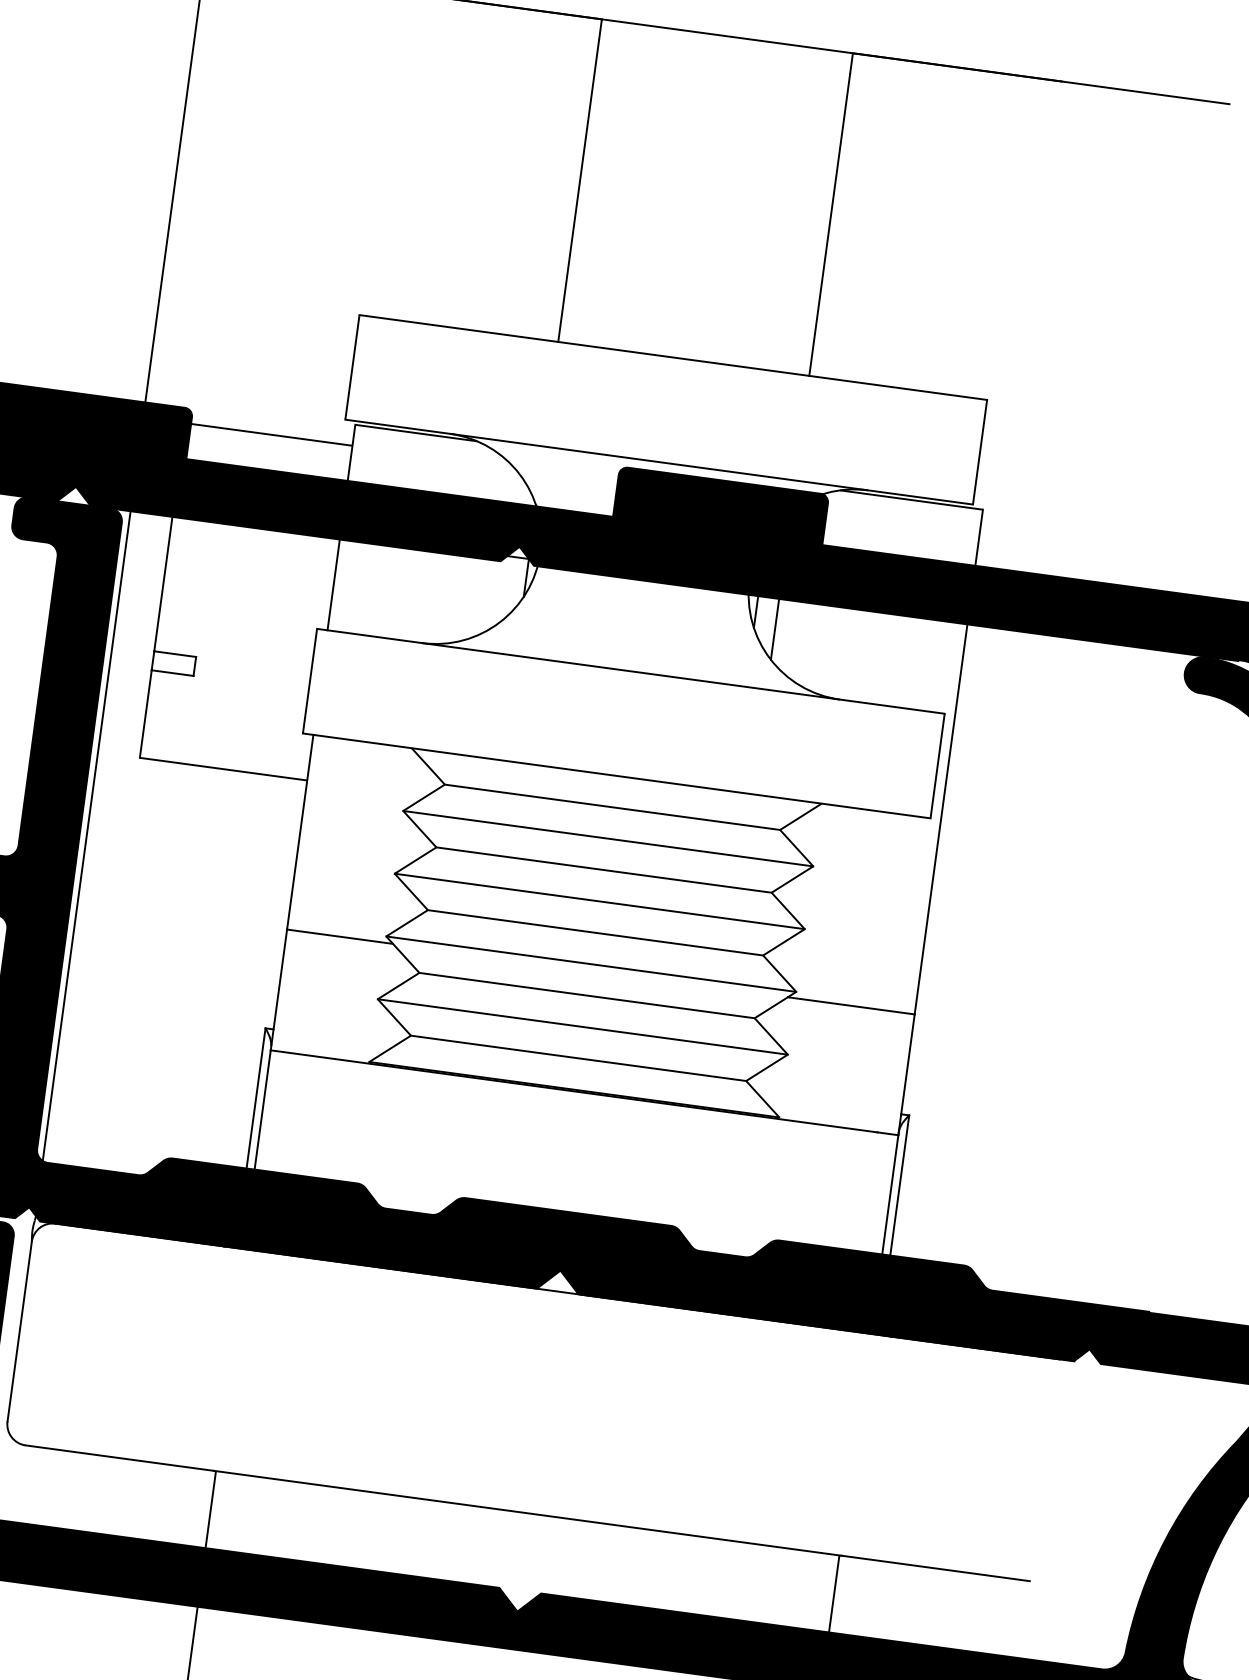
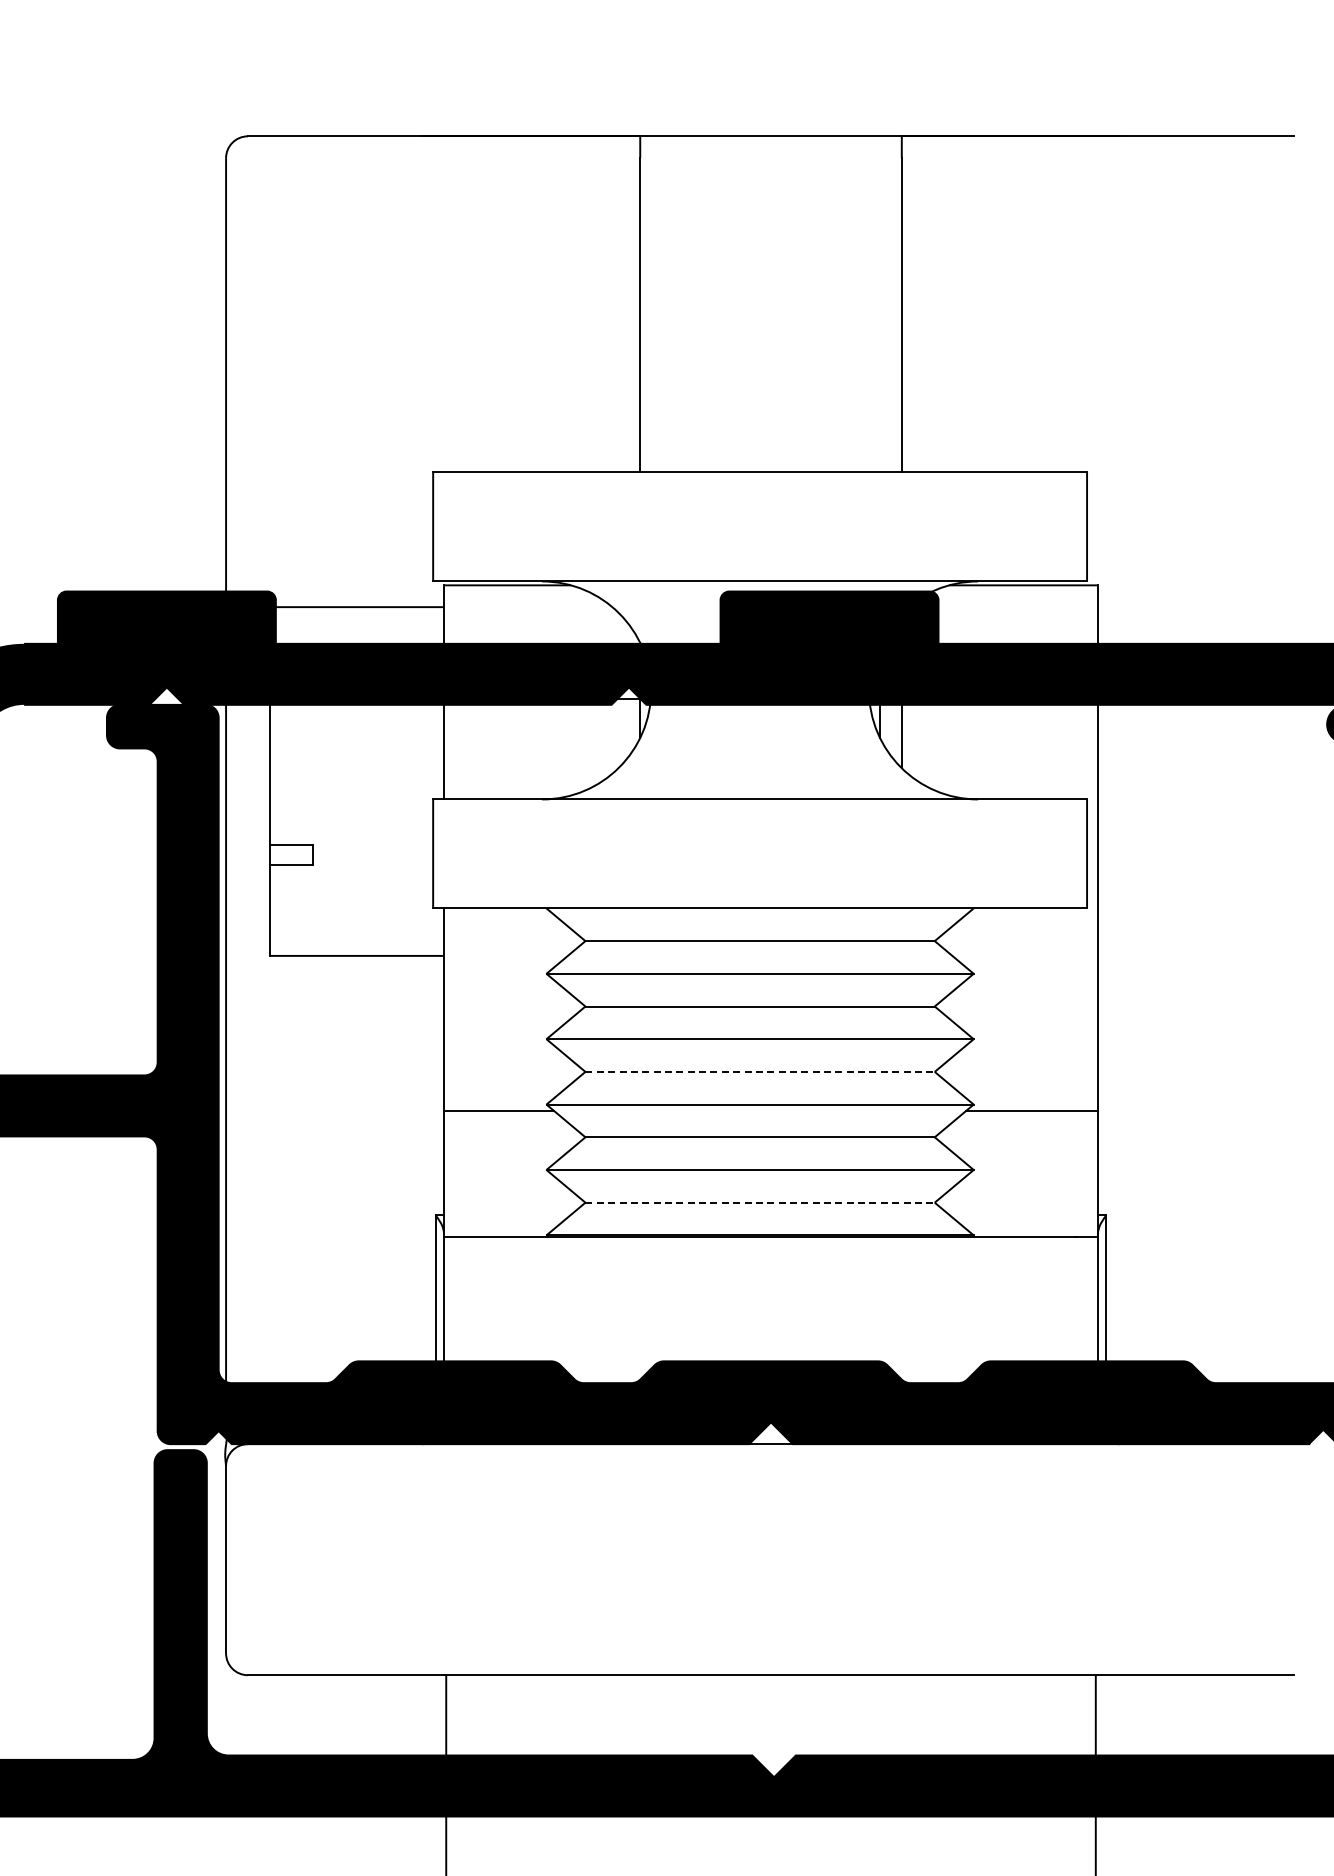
line: (595, 932) -> (760, 1071), solid -> dashed
line: (578, 1058) -> (760, 1202), solid -> dashed

